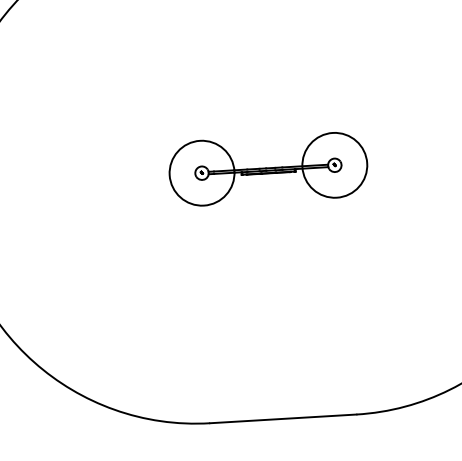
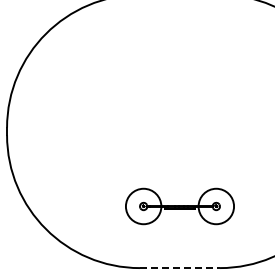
part: (267, 169) -> (179, 206), moved
line: (284, 419) -> (180, 268), solid -> dashed

